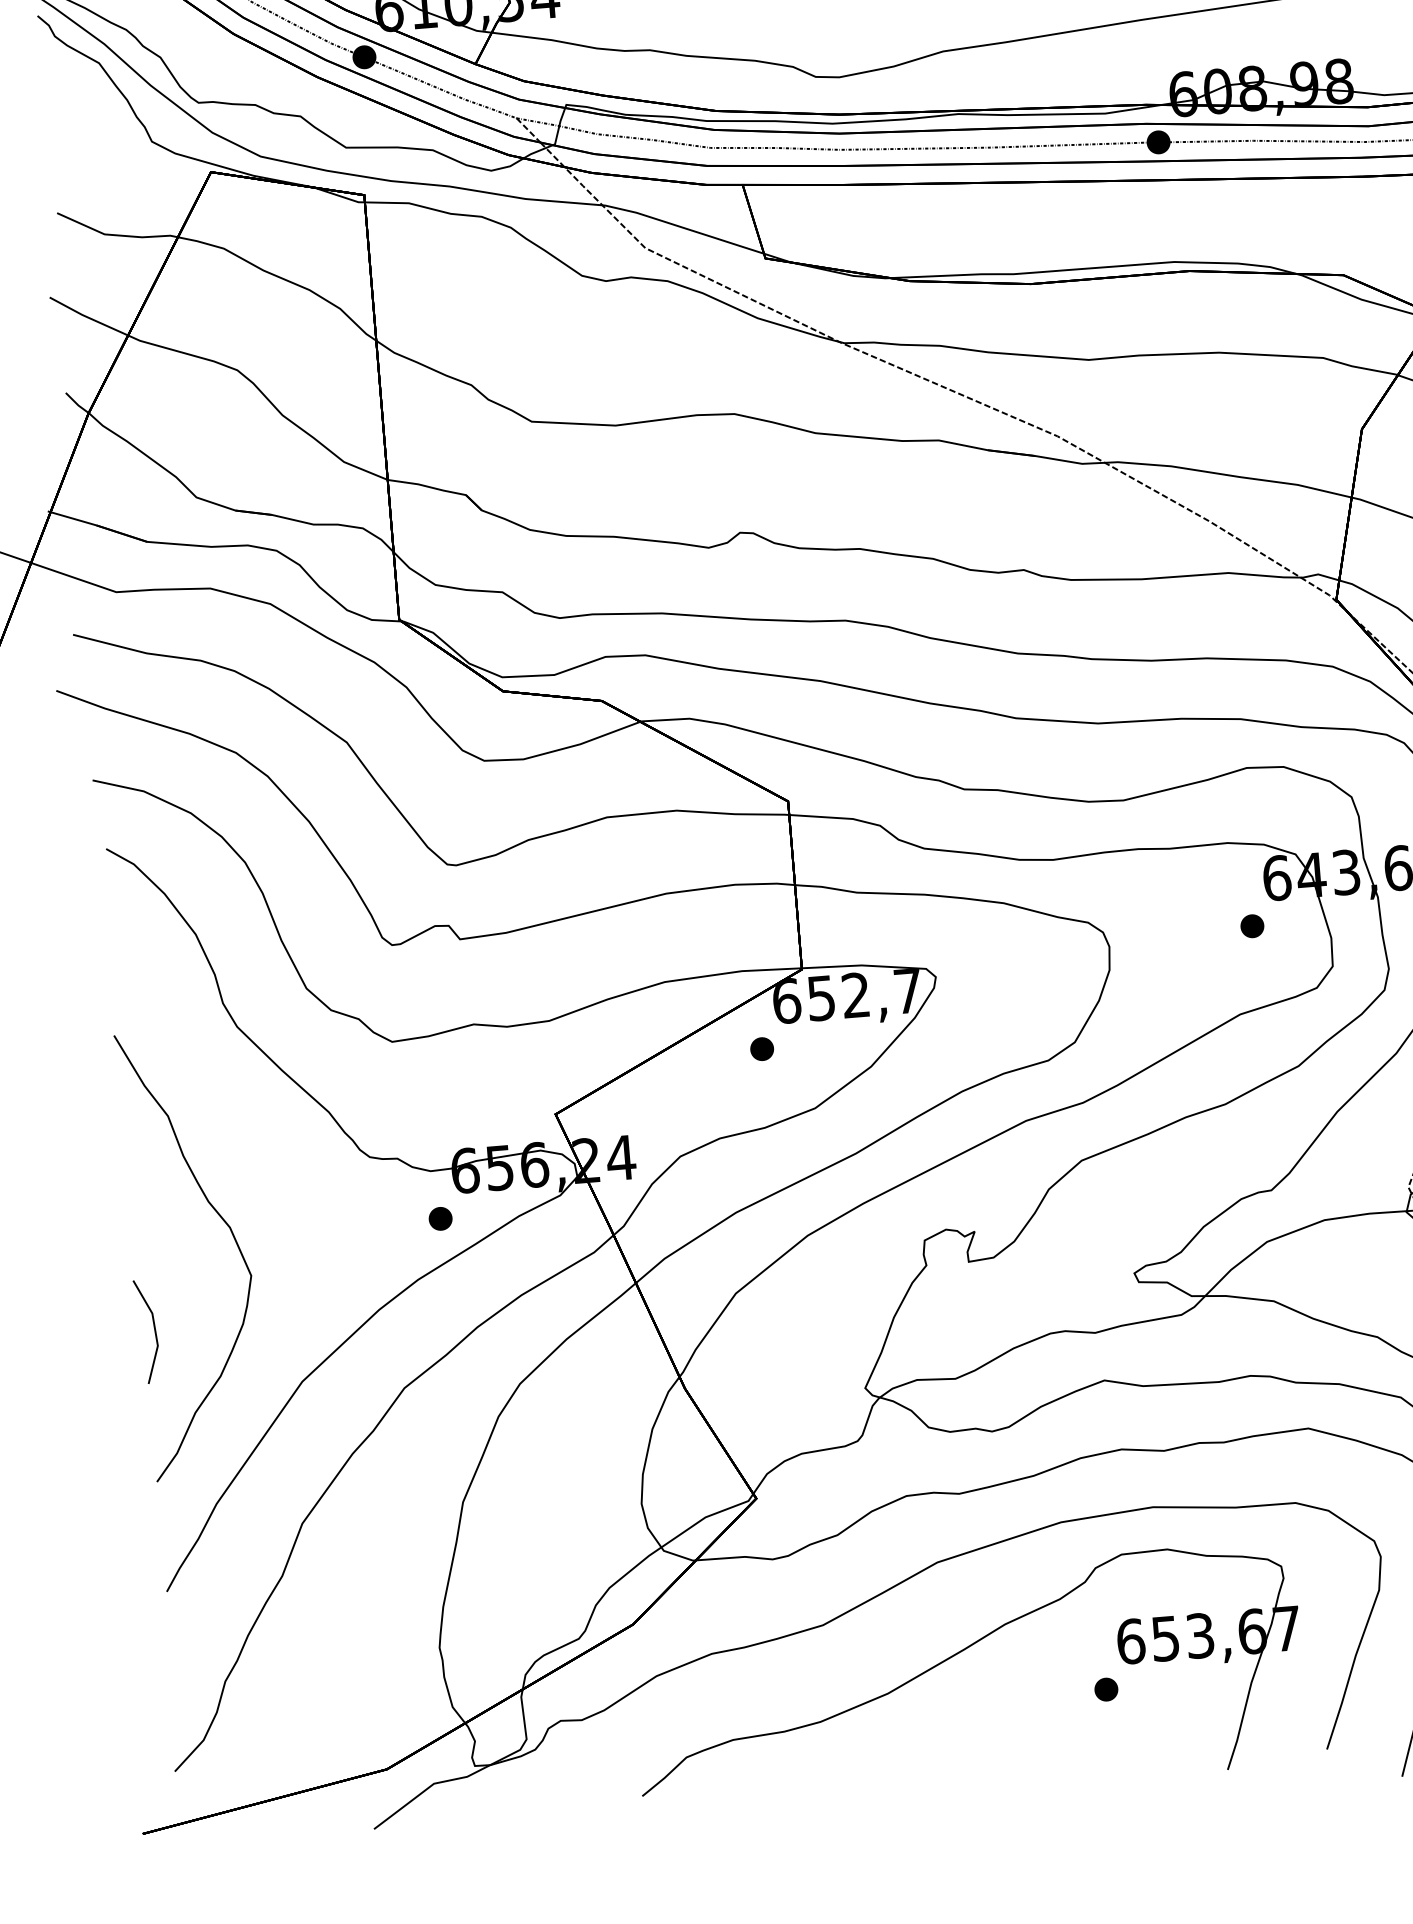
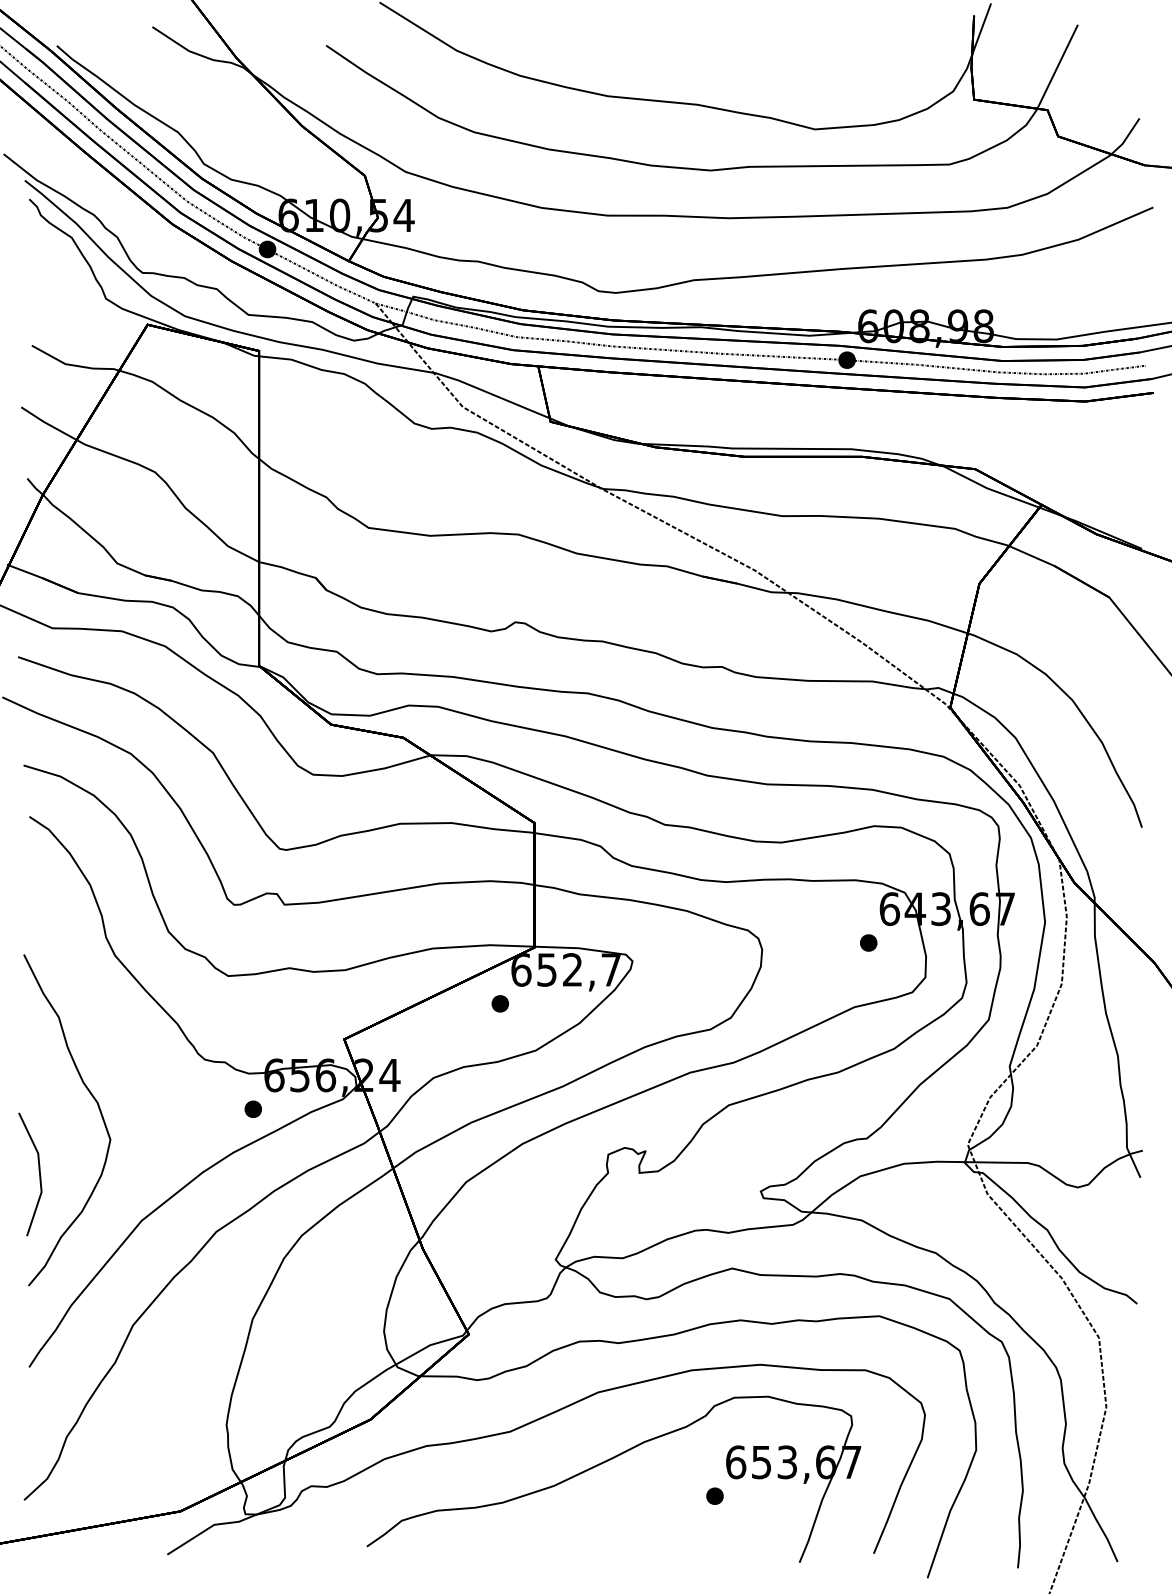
part: (147, 1331) -> (30, 1174), size x1.6

